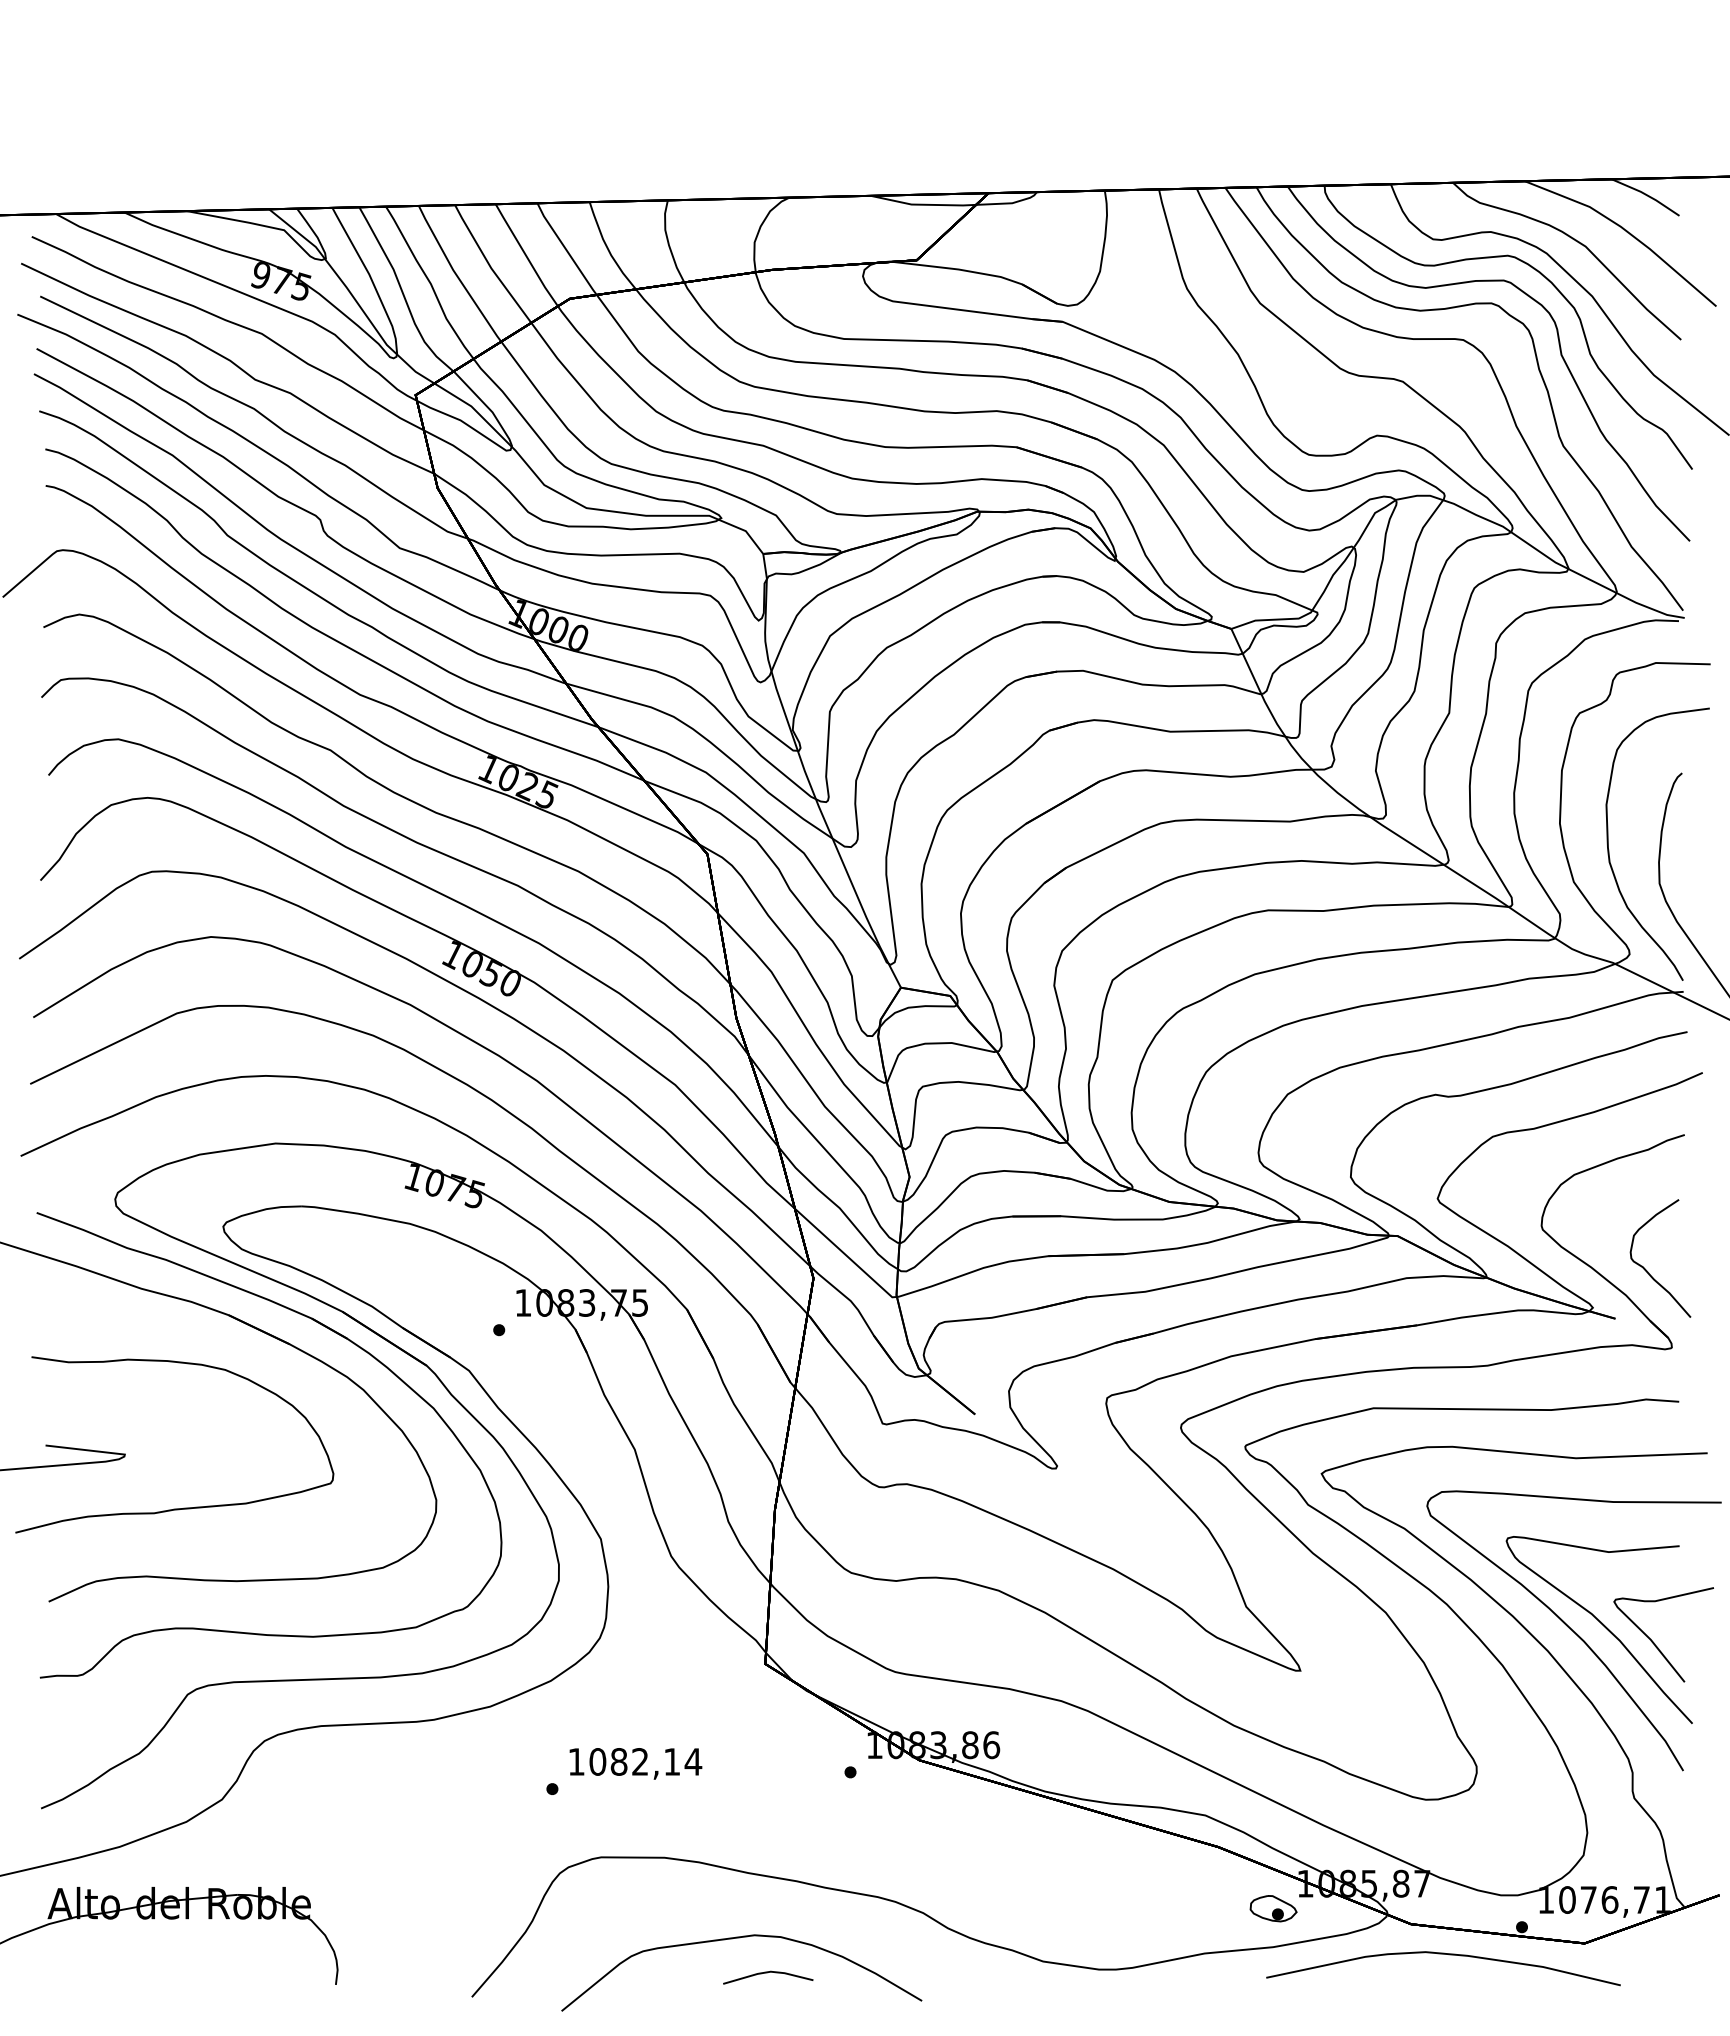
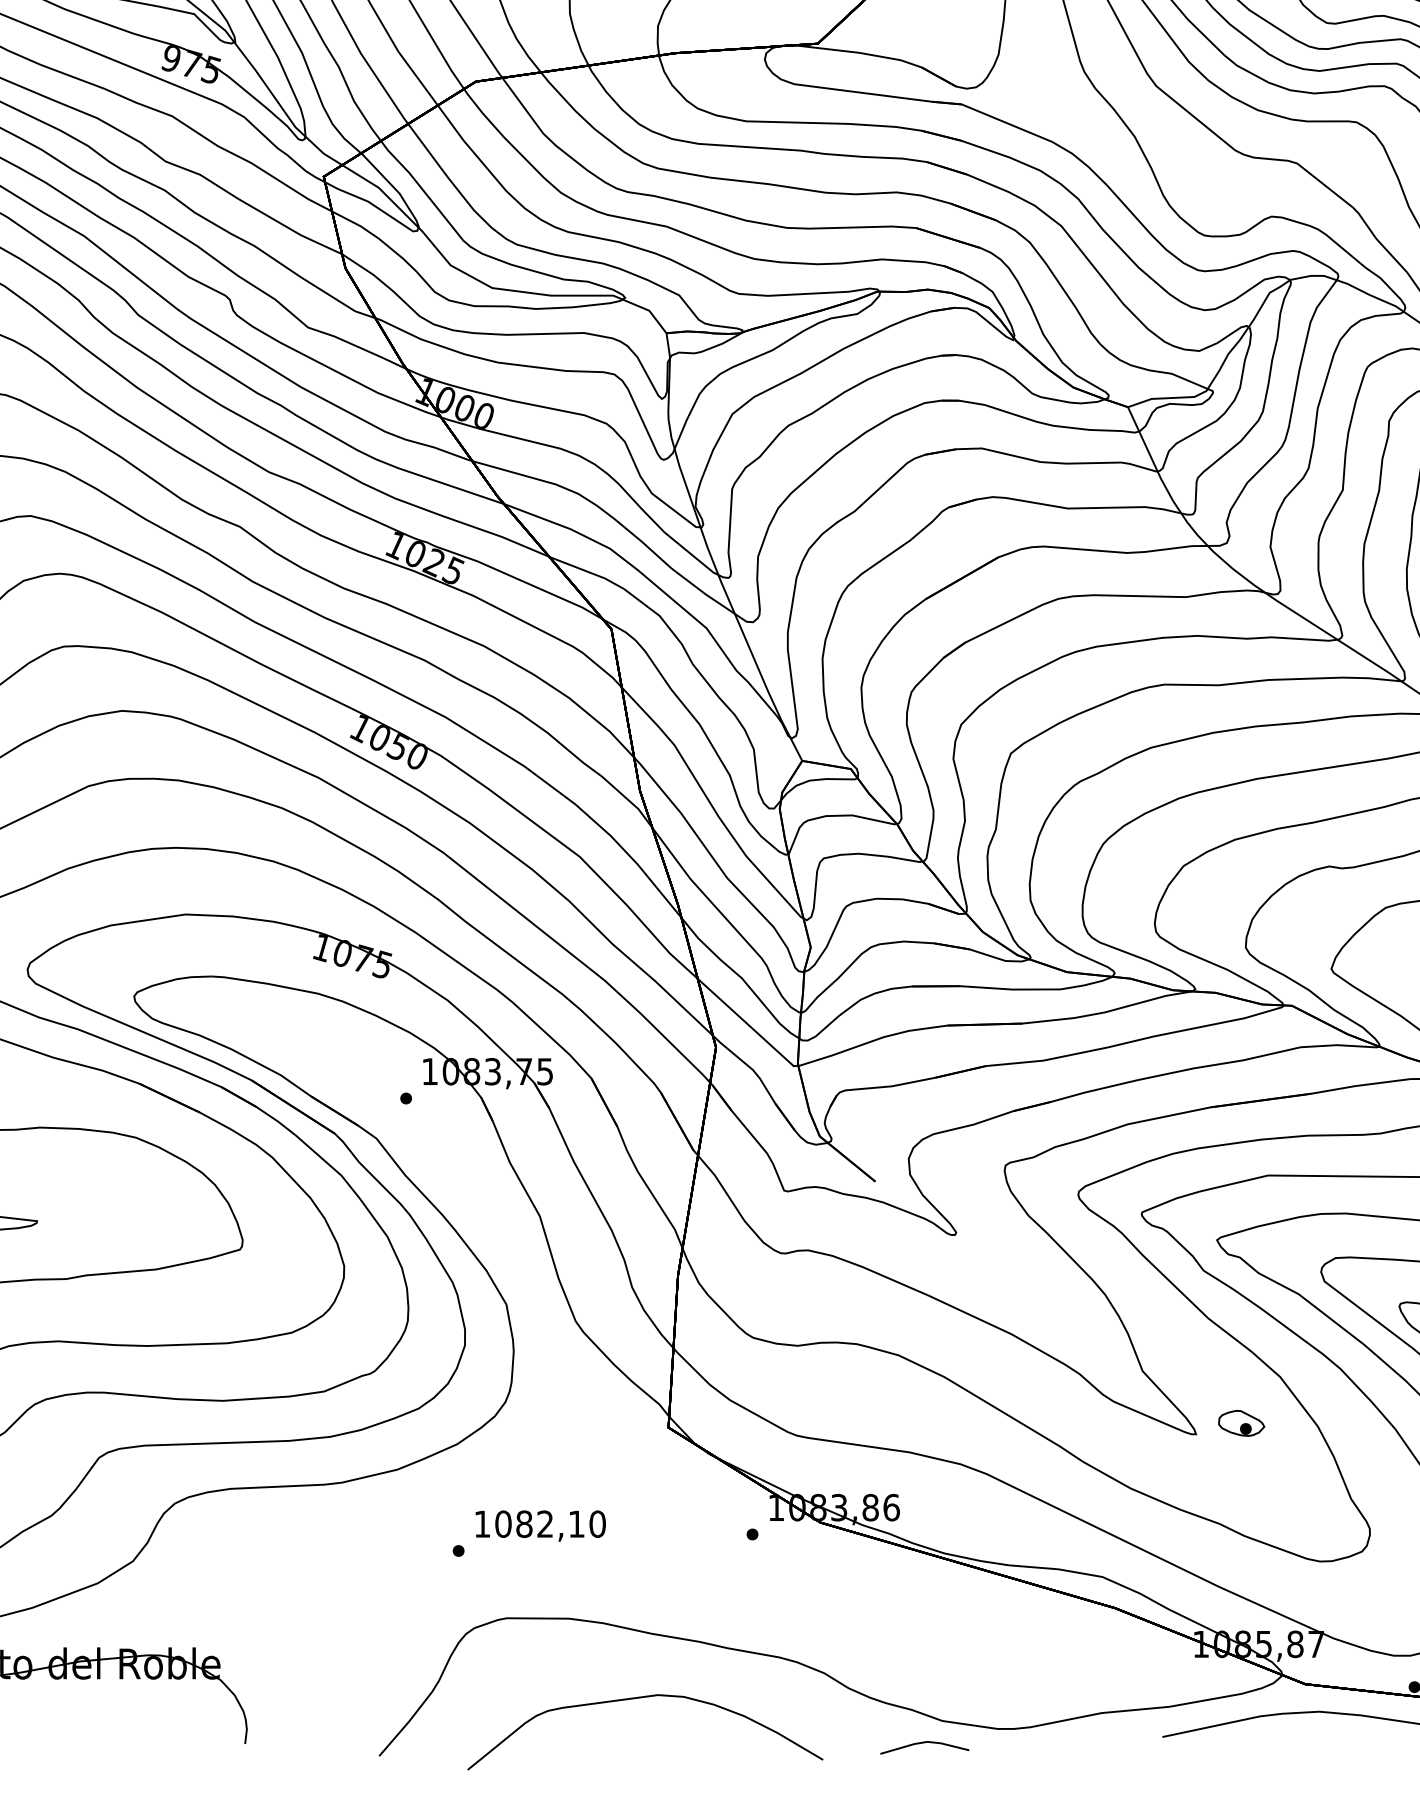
text: (693, 1761) -> (597, 1523), 1082,14 -> 1082,10
part: (1273, 1908) -> (1241, 1423), moved
line: (767, 1973) -> (924, 1743), moved

